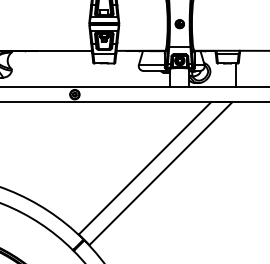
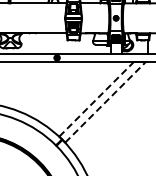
line: (144, 168) -> (96, 99), solid -> dashed
line: (160, 173) -> (105, 102), solid -> dashed

